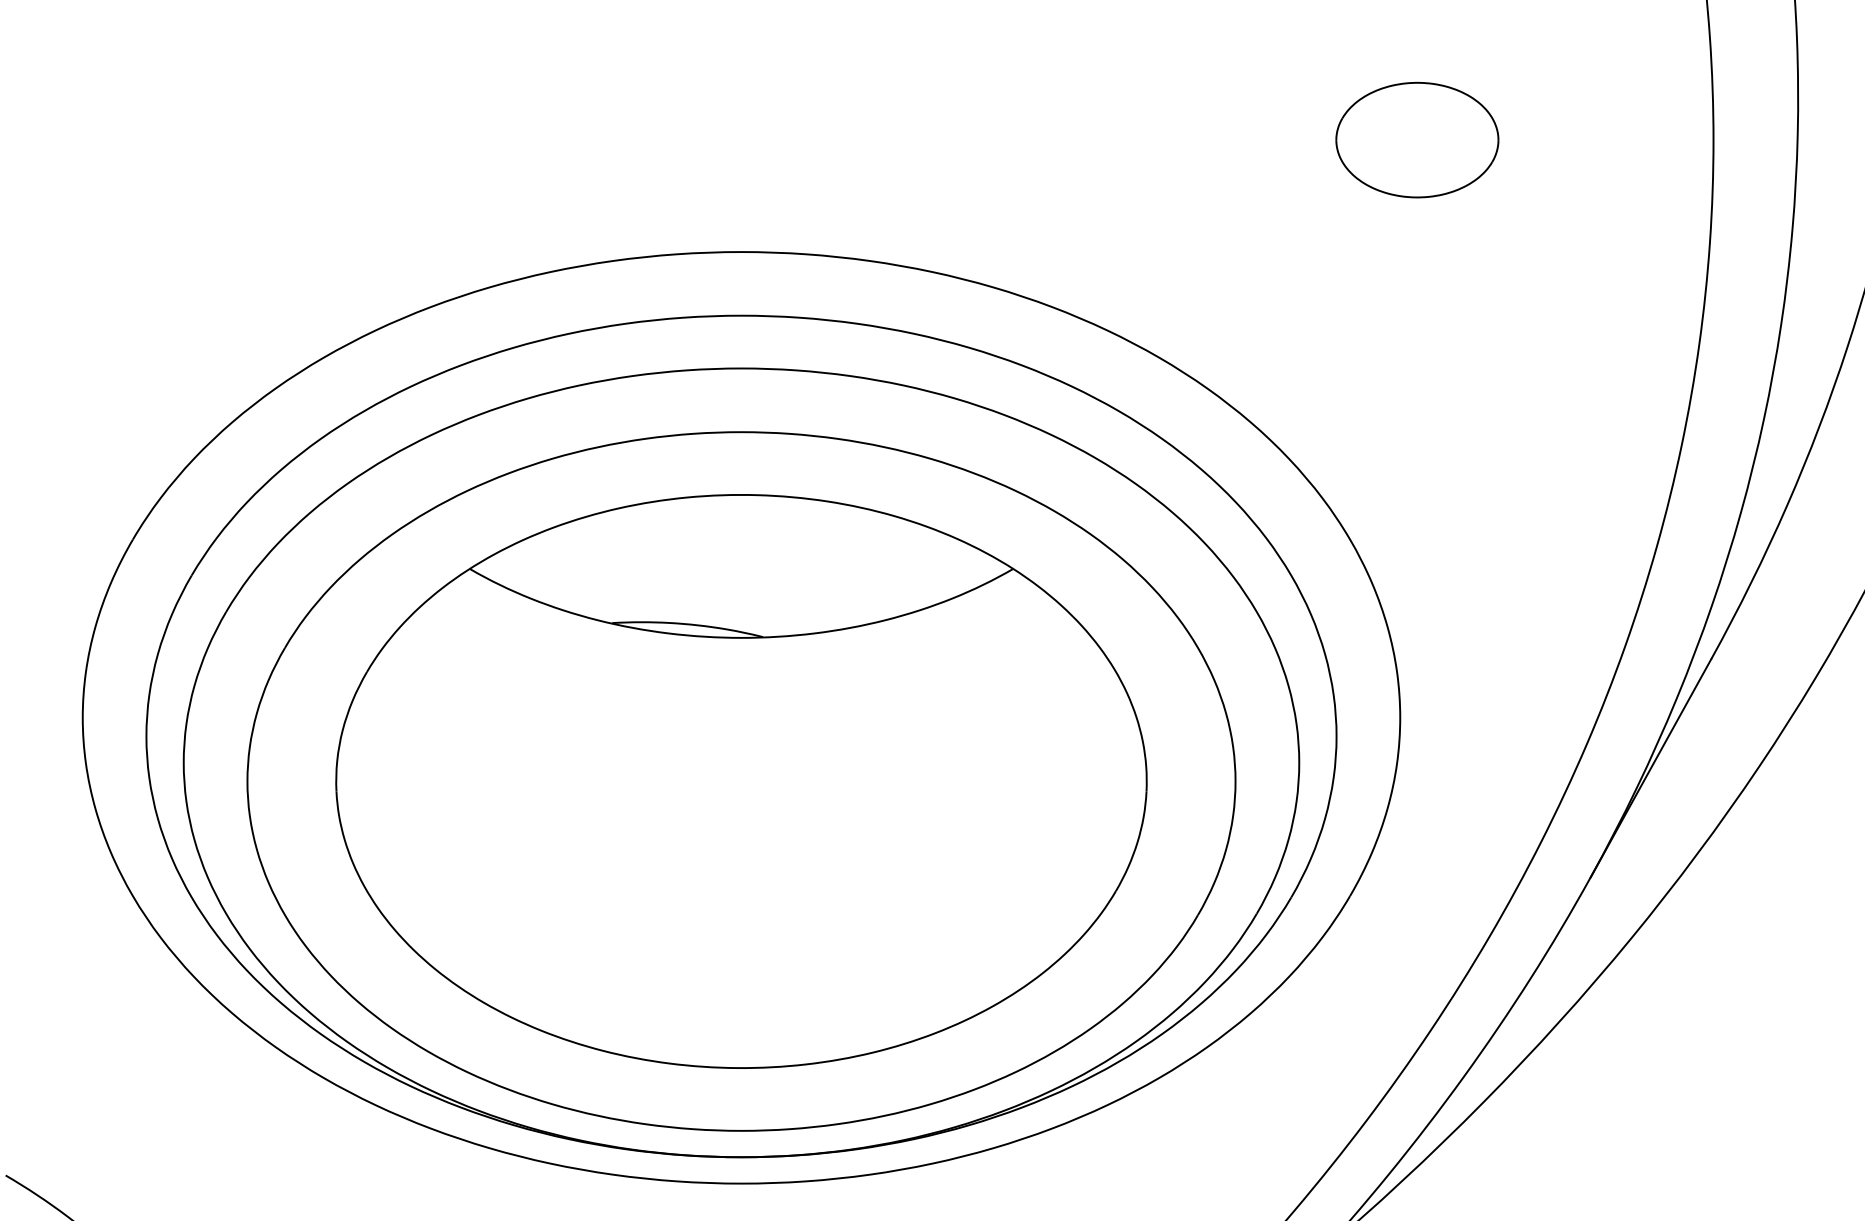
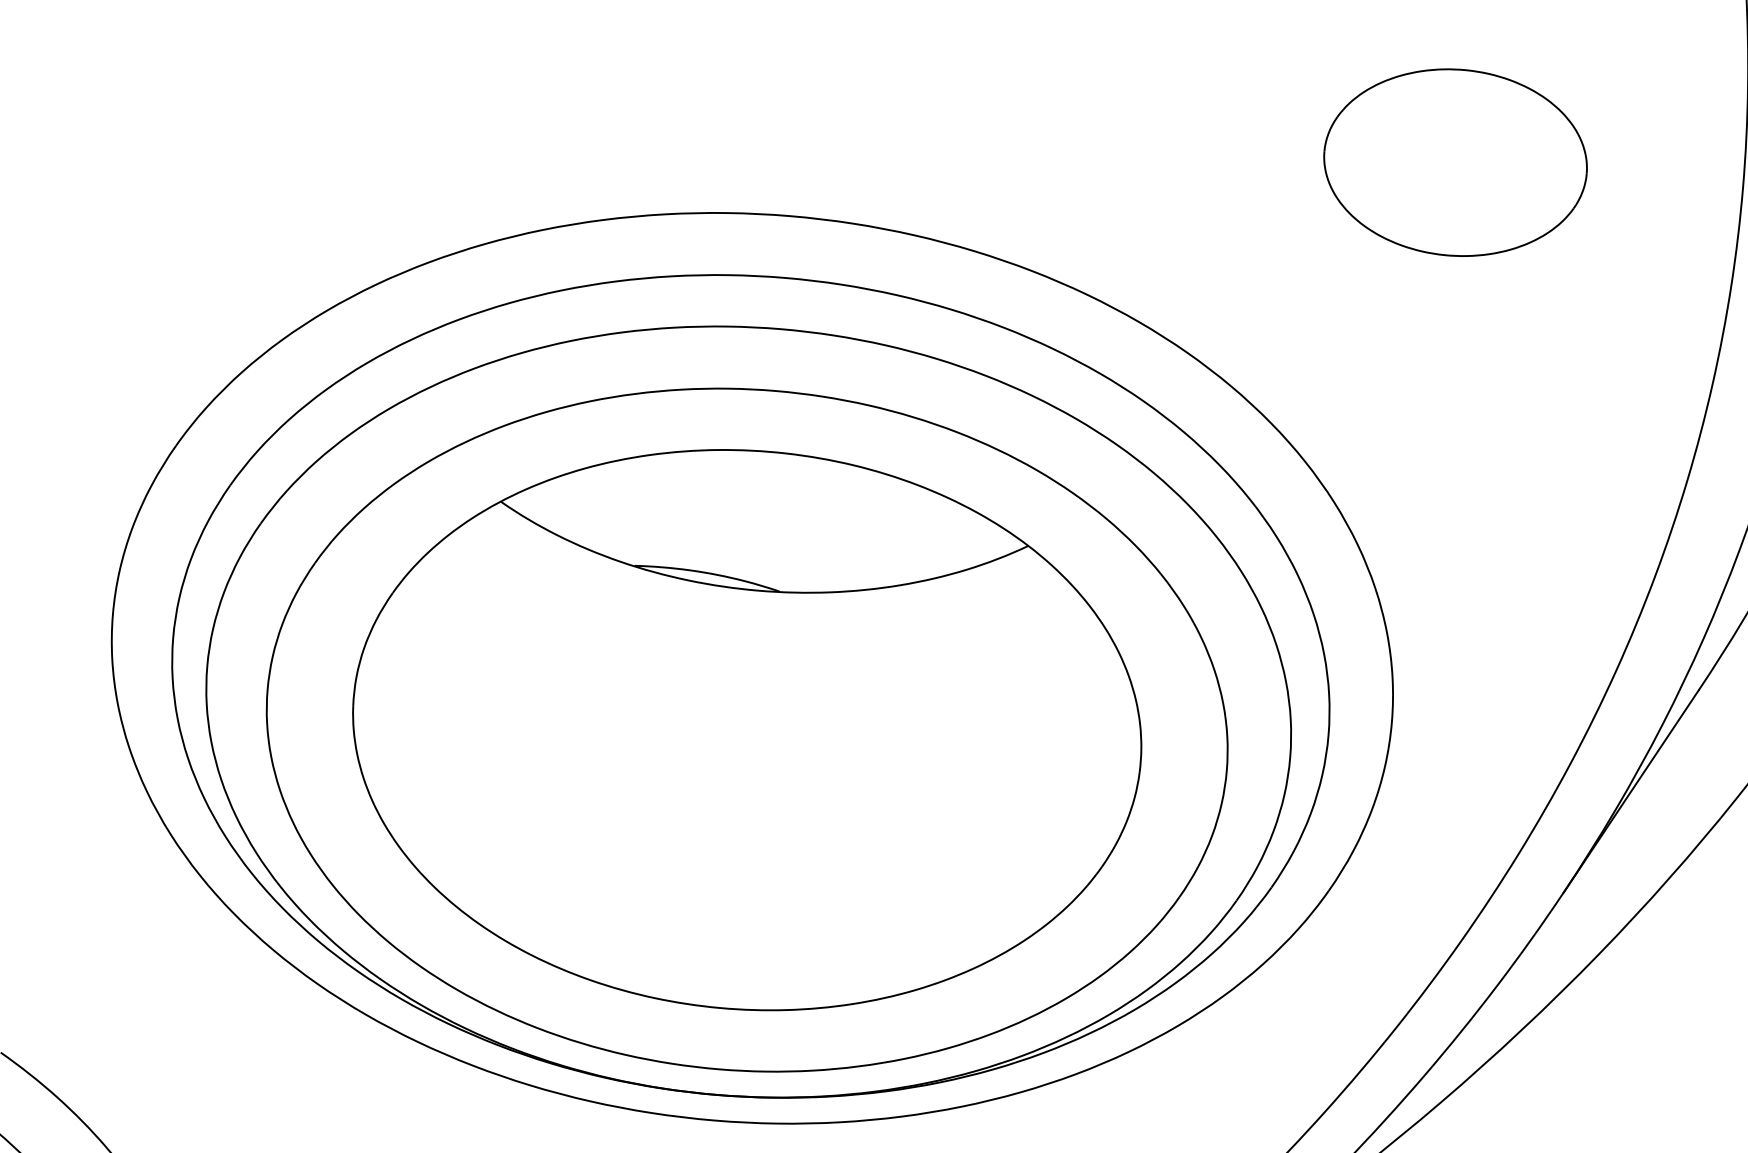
part: (1417, 139) -> (1455, 161), size x1.67

